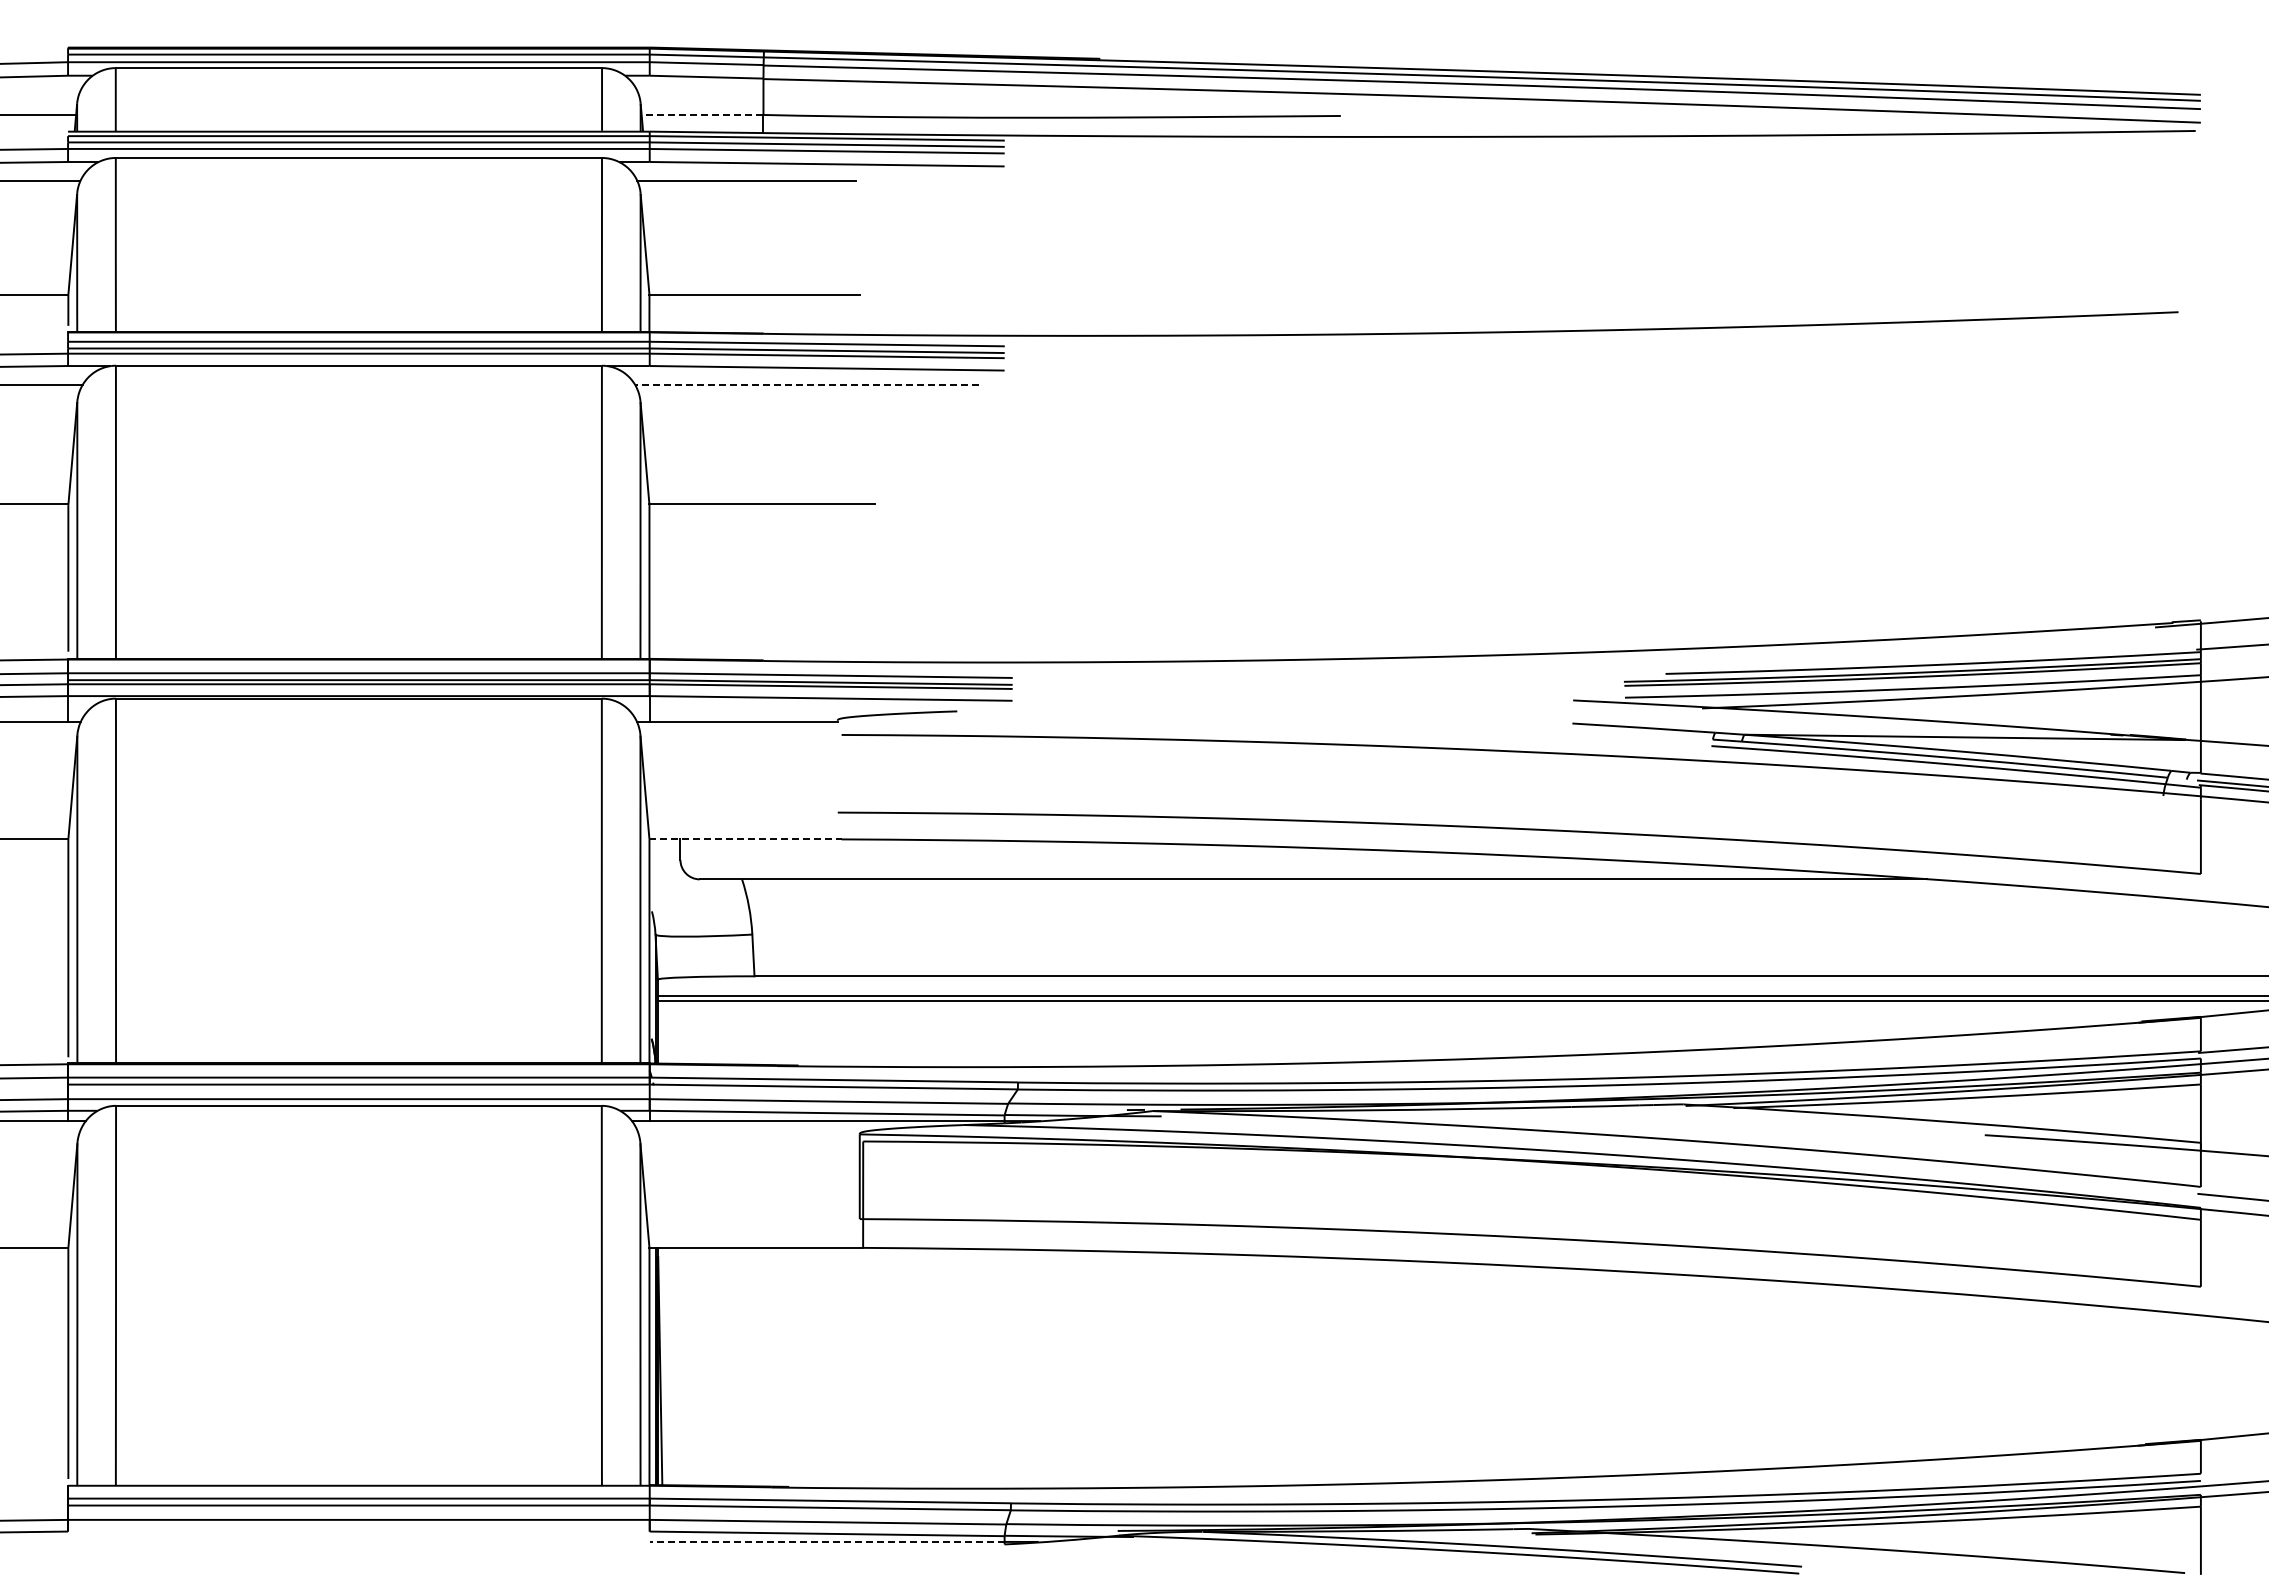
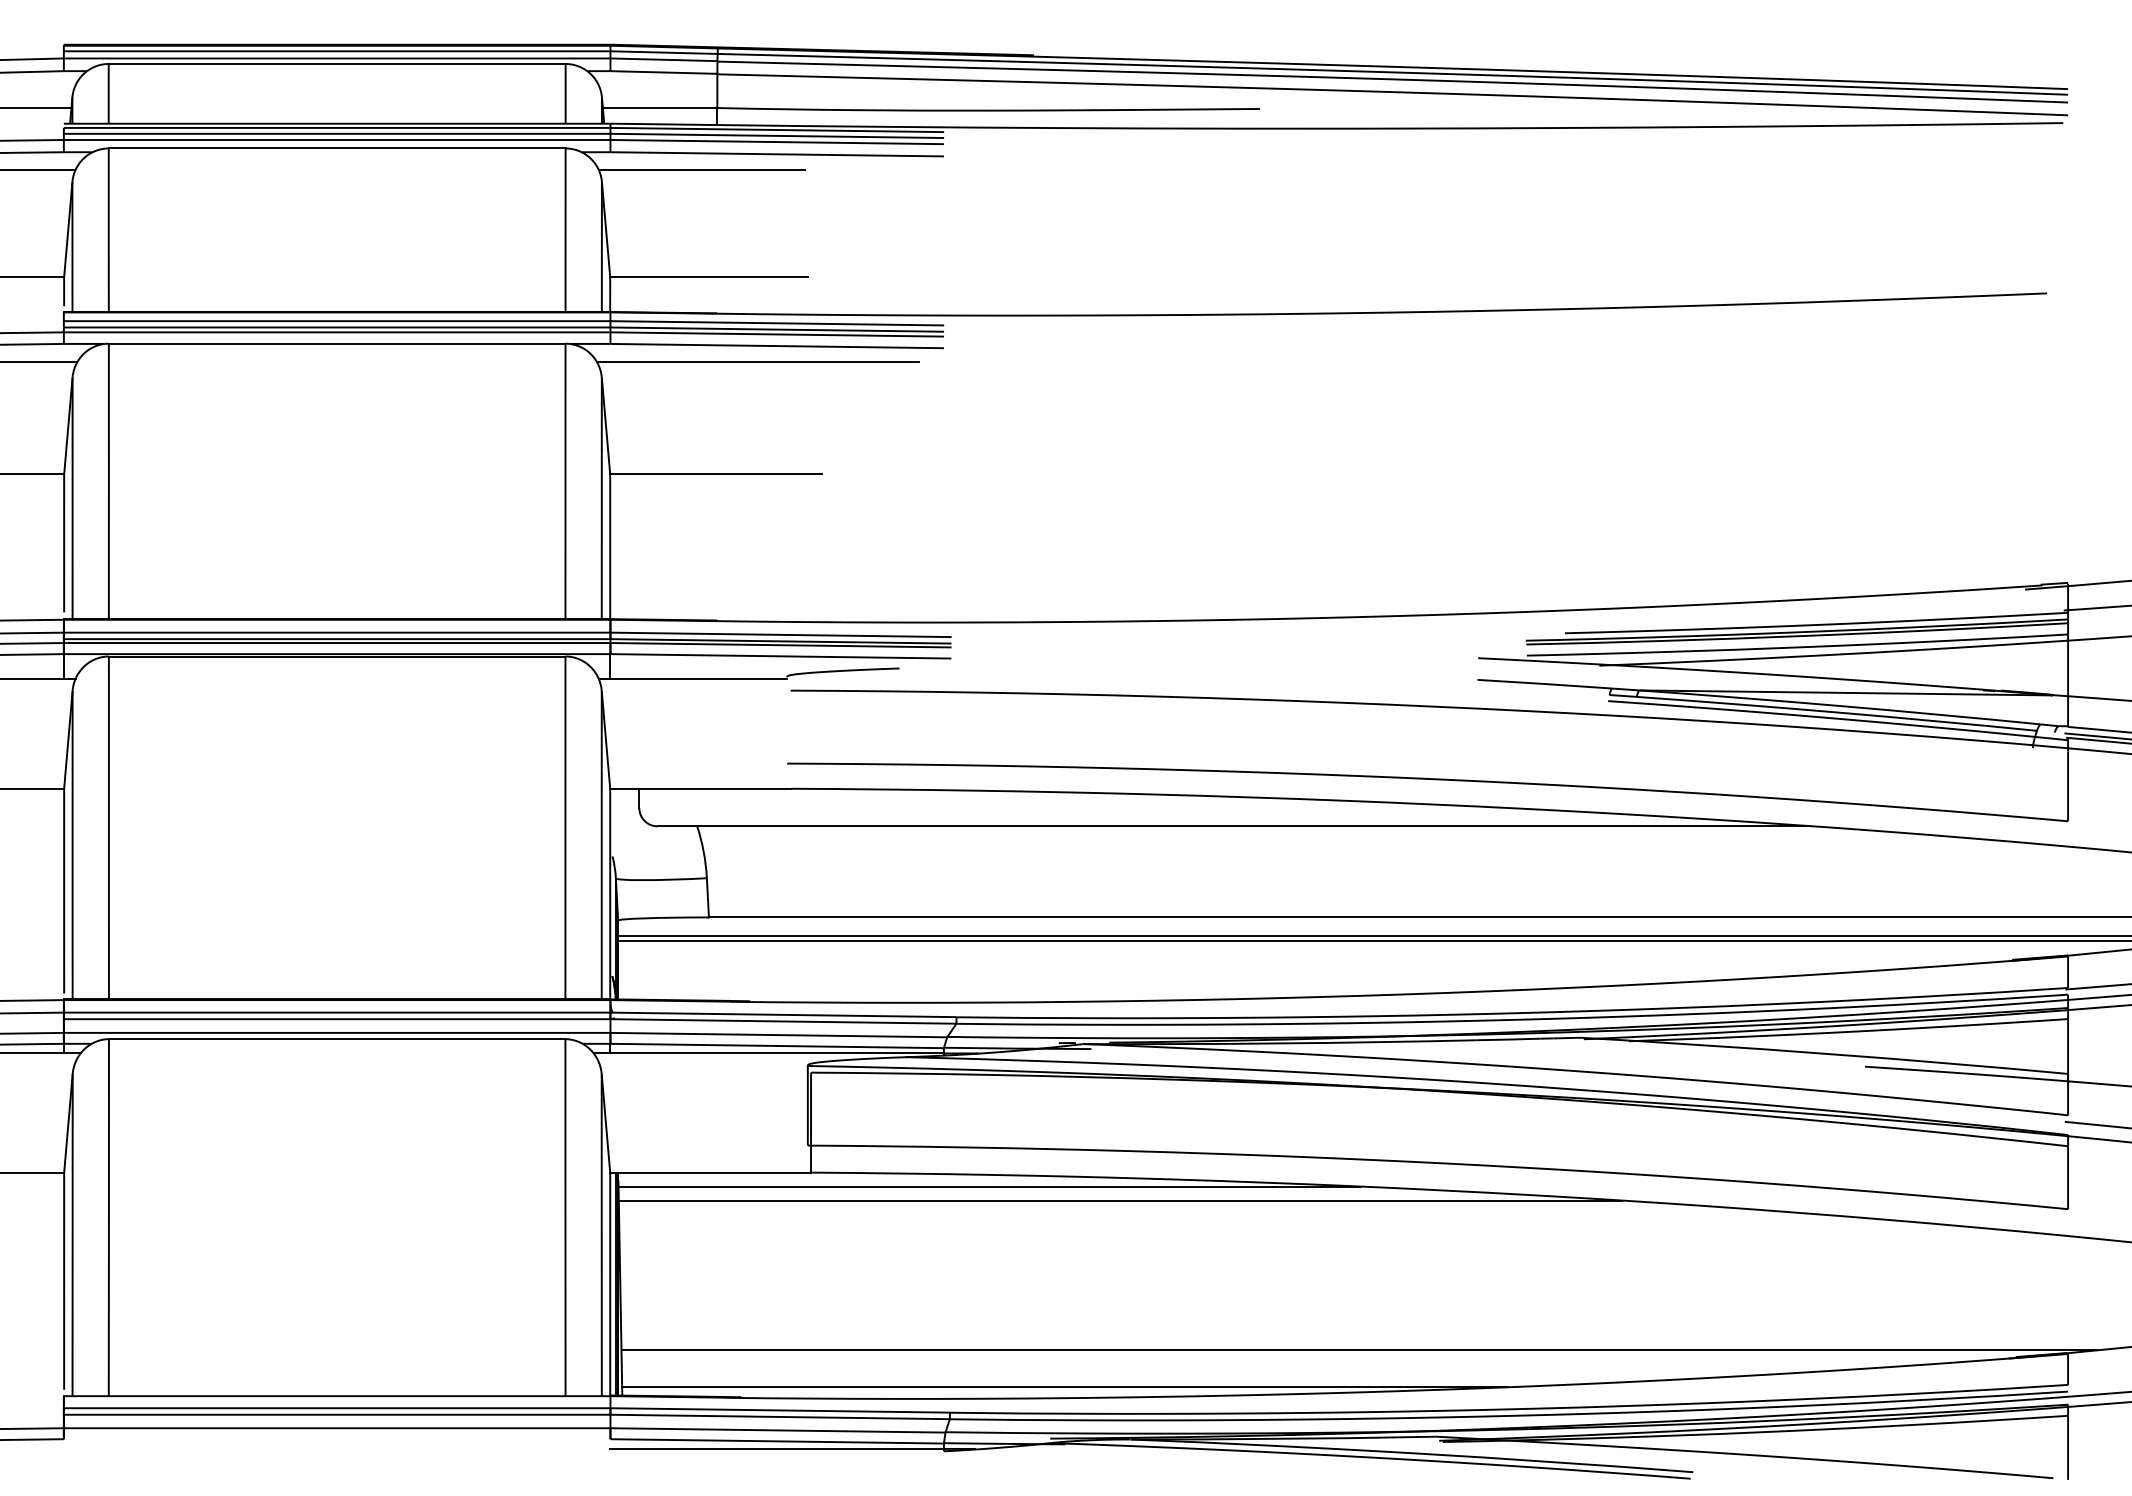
line: (702, 114) -> (660, 107), dashed -> solid
line: (806, 385) -> (757, 362), dashed -> solid
line: (746, 839) -> (701, 788), dashed -> solid
line: (1053, 1262) -> (989, 1186), added
line: (1192, 1277) -> (1120, 1200), added
line: (1446, 1436) -> (1359, 1349), added
line: (1133, 1476) -> (1065, 1387), added
line: (826, 1541) -> (776, 1448), dashed -> solid

